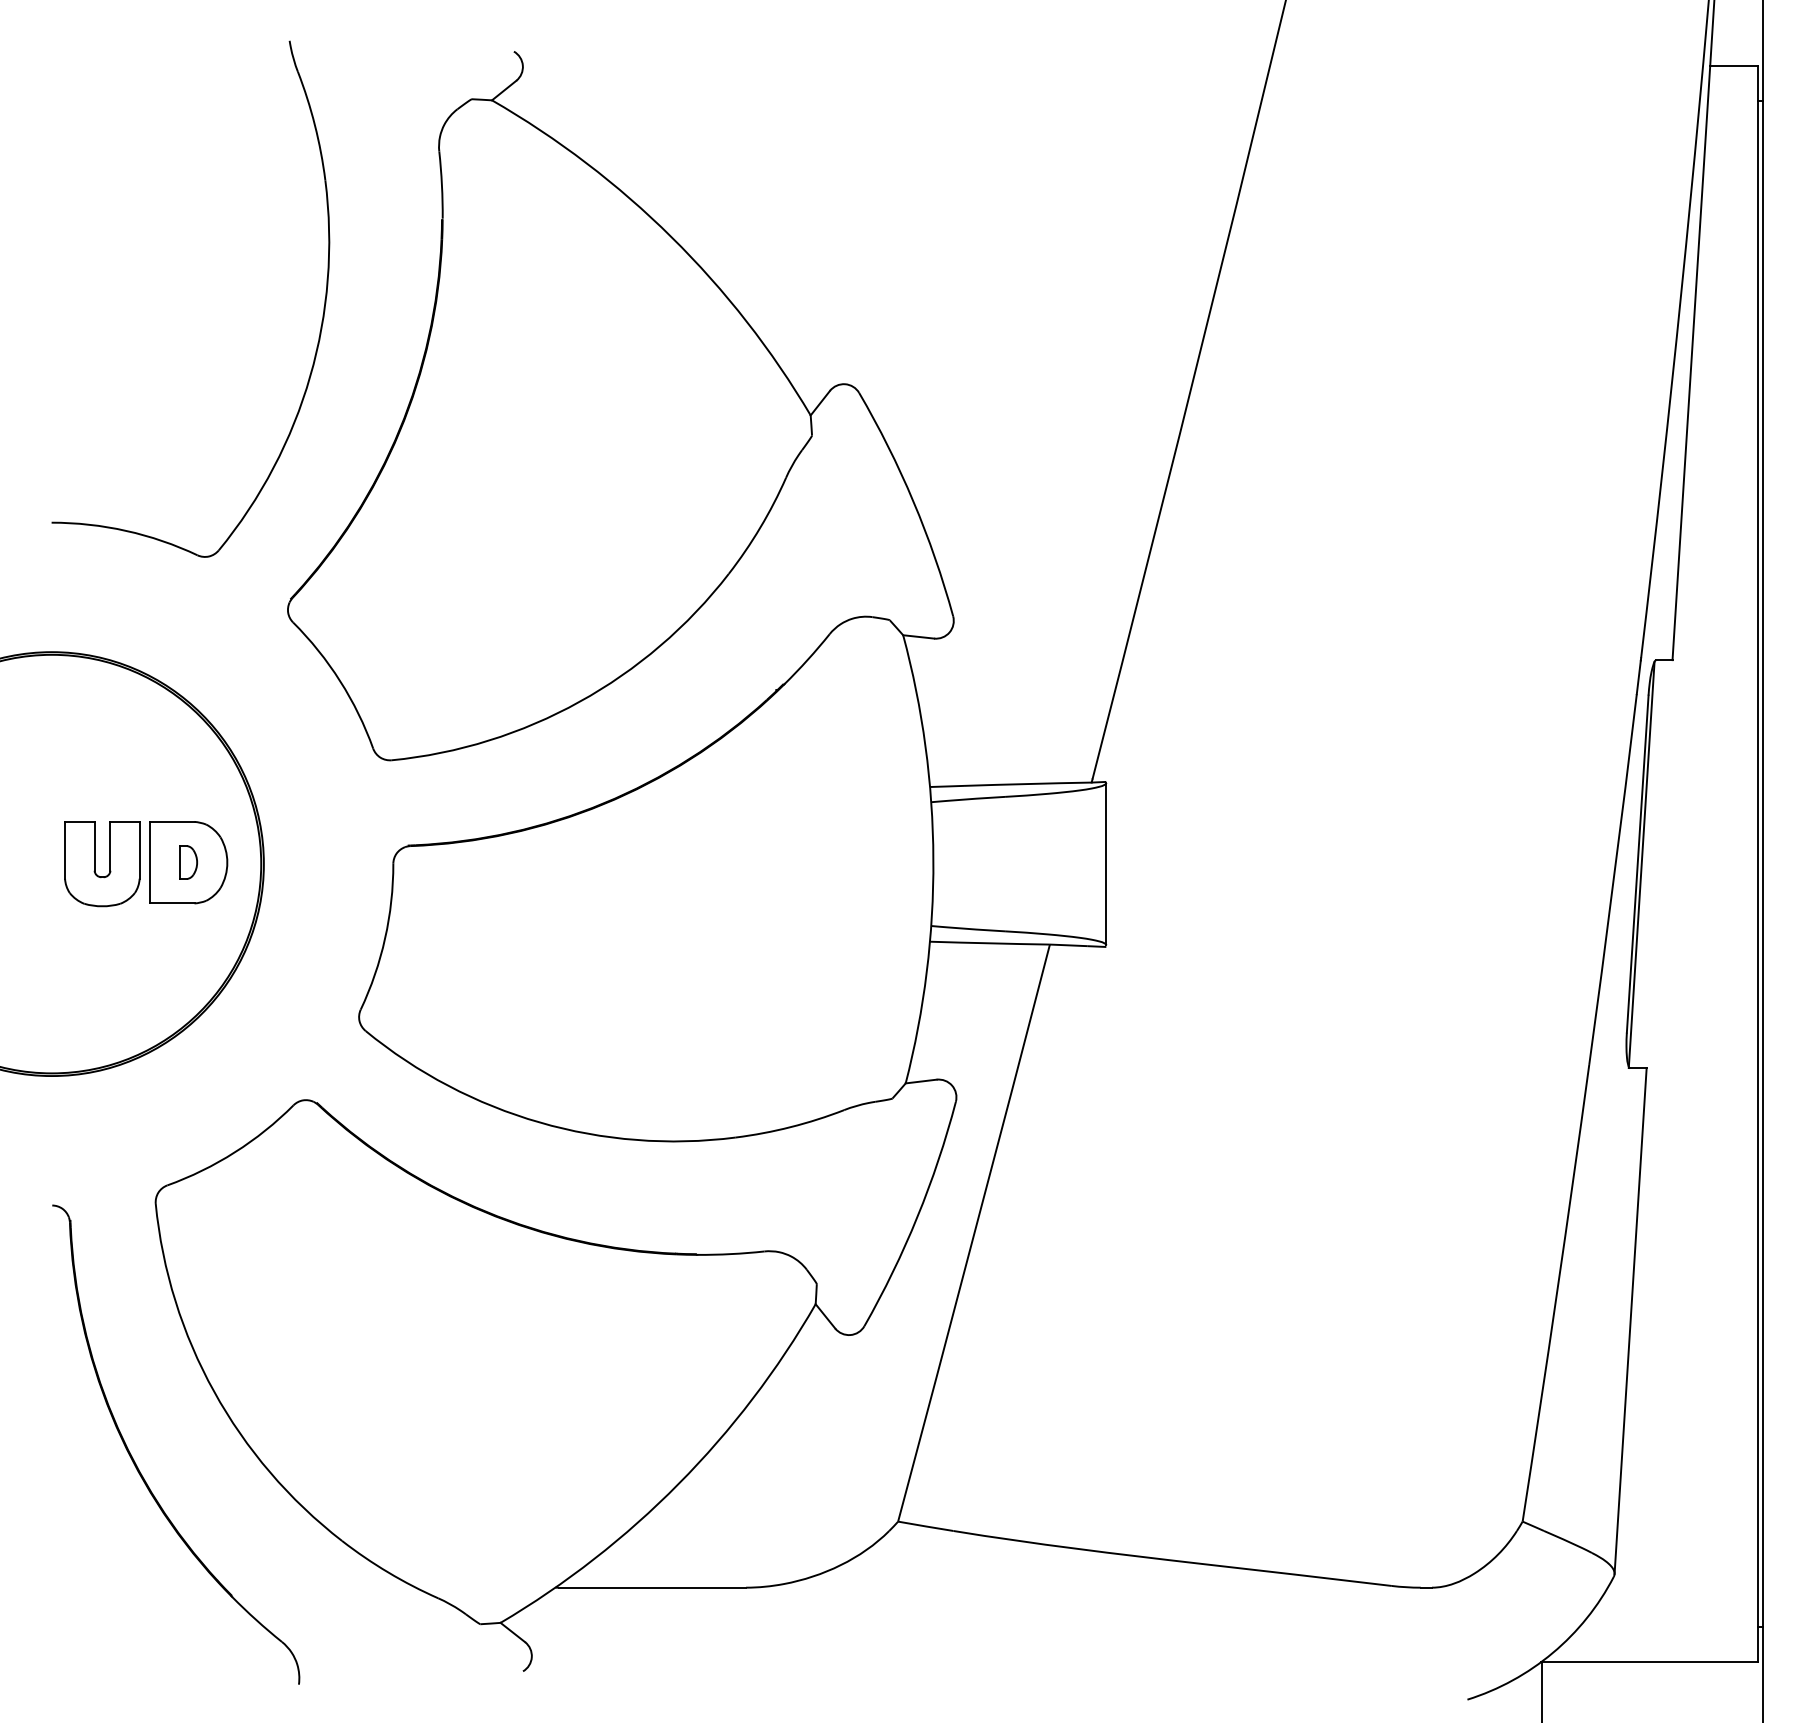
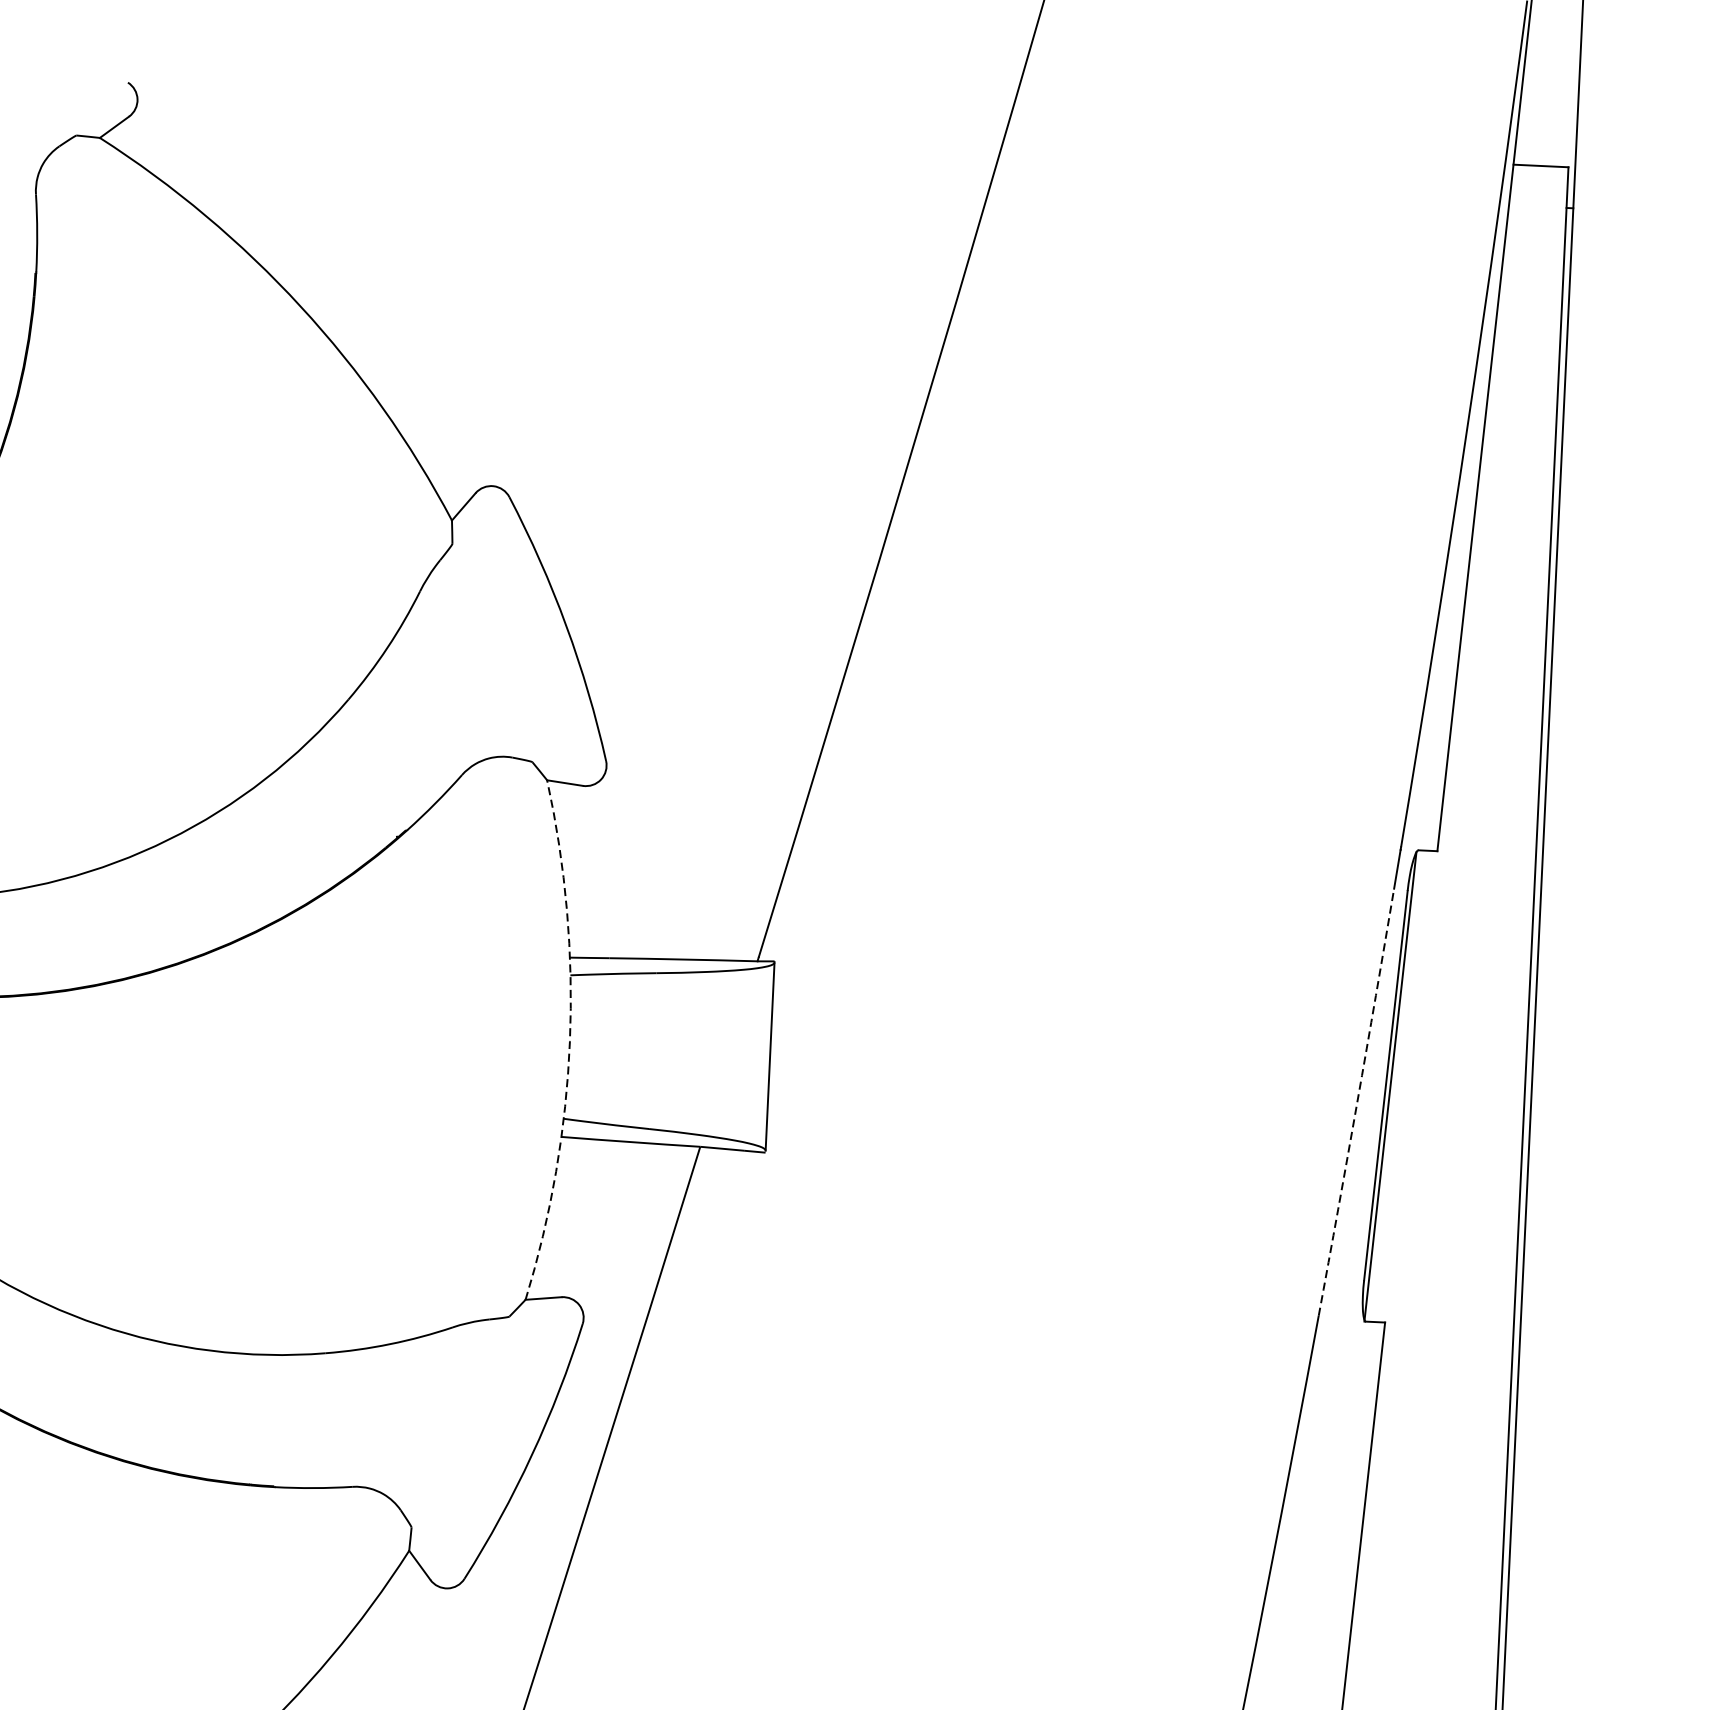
arc: (933, 859) -> (570, 1041), solid -> dashed
arc: (1613, 879) -> (1356, 1102), solid -> dashed

